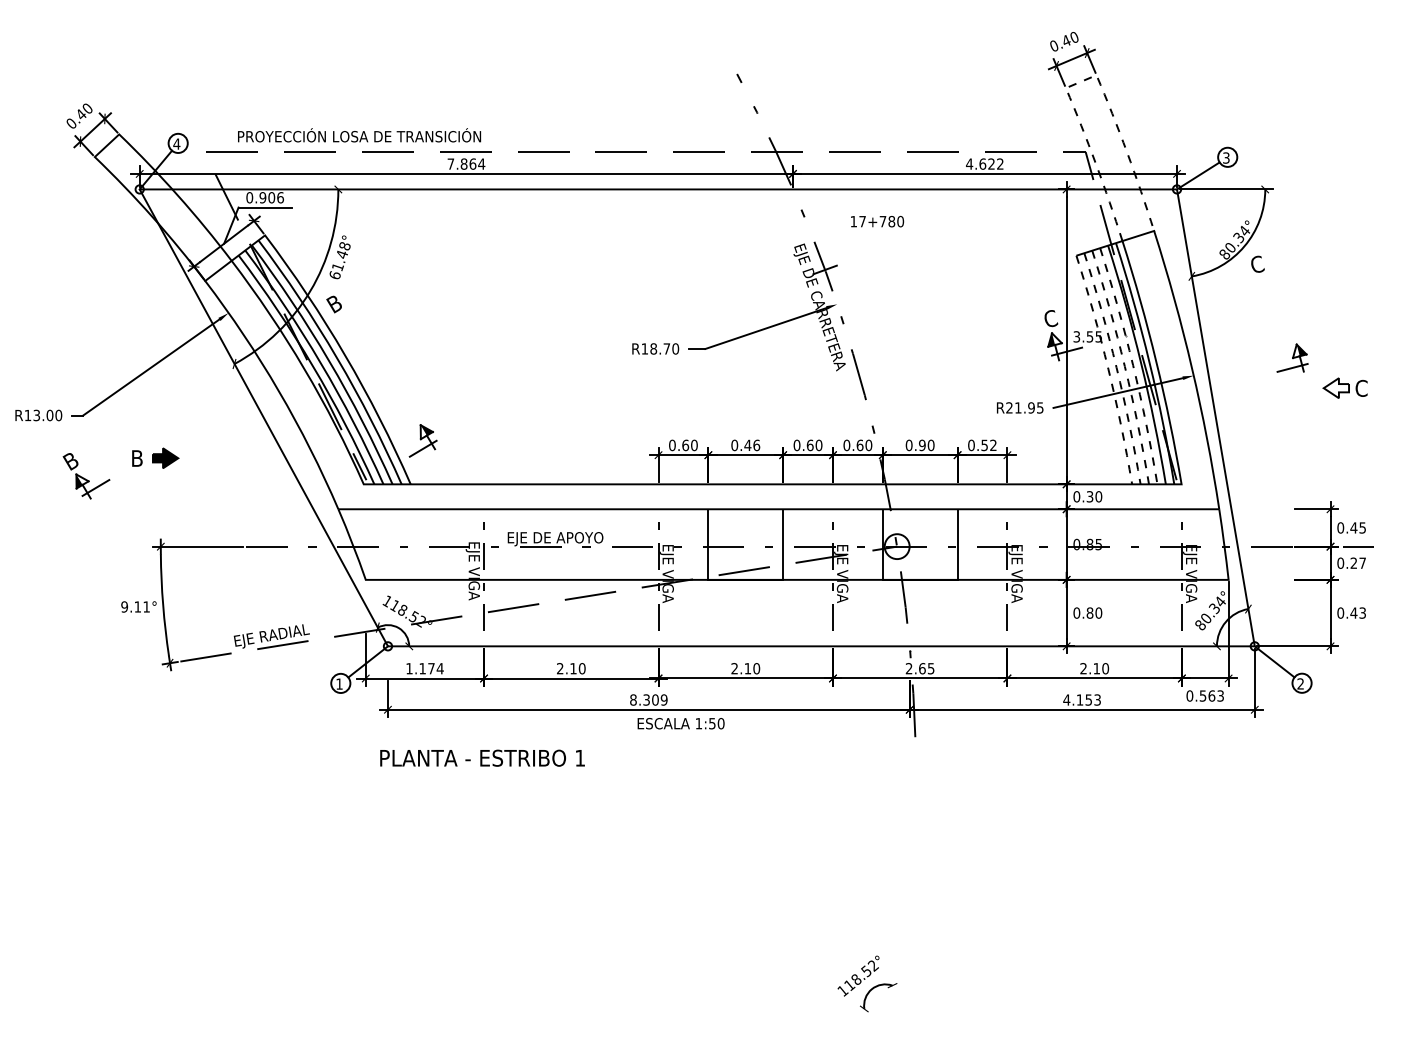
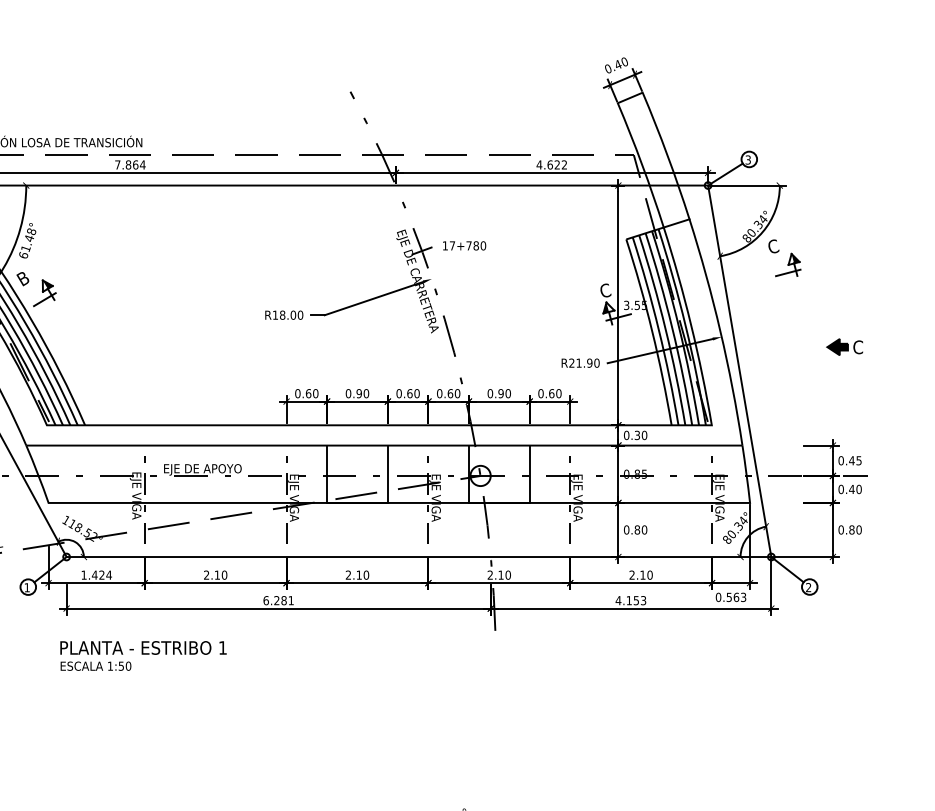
line: (1083, 80) -> (632, 96), dashed -> solid
text: (877, 221) -> (464, 245), moved
text: (666, 348) -> (293, 314), R18.70 -> R18.00
part: (1292, 357) -> (788, 264), moved
line: (1133, 365) -> (672, 328), dashed -> solid
line: (1124, 366) -> (665, 329), dashed -> solid
line: (1116, 367) -> (658, 330), dashed -> solid
line: (1108, 369) -> (652, 331), dashed -> solid
fill: (1336, 388) -> (837, 347), added
text: (1039, 407) -> (596, 362), R21.95 -> R21.90
part: (422, 440) -> (44, 292), moved
text: (752, 445) -> (362, 393), 0.46 -> 0.90
text: (988, 445) -> (554, 393), 0.52 -> 0.60
text: (1358, 562) -> (855, 488), 0.27 -> 0.40
text: (1358, 612) -> (855, 529), 0.43 -> 0.80
text: (426, 668) -> (97, 575), 1.174 -> 1.424
text: (926, 668) -> (504, 575), 2.65 -> 2.10
text: (648, 699) -> (278, 600), 8.309 -> 6.281
text: (680, 723) -> (95, 666), moved

